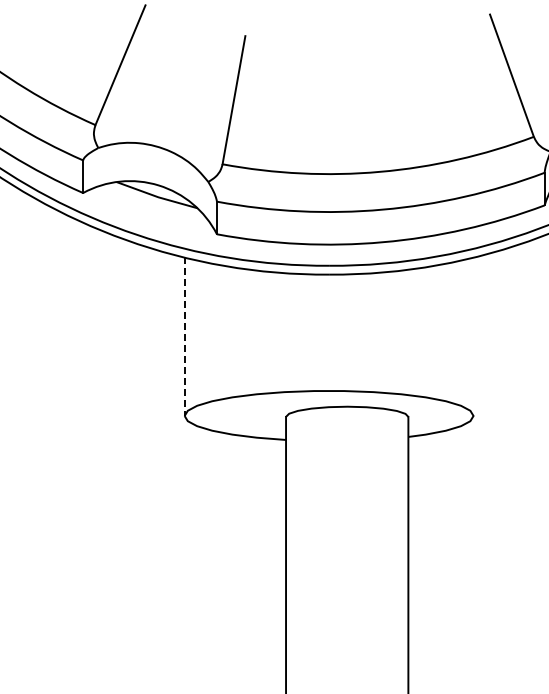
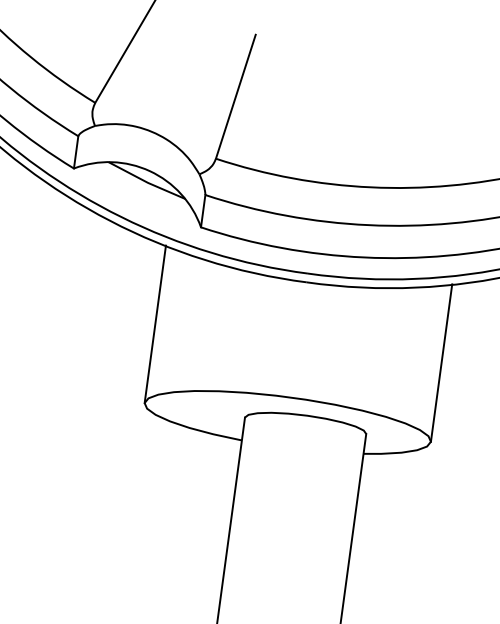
line: (473, 336) -> (441, 363), added
line: (184, 337) -> (155, 325), dashed -> solid

